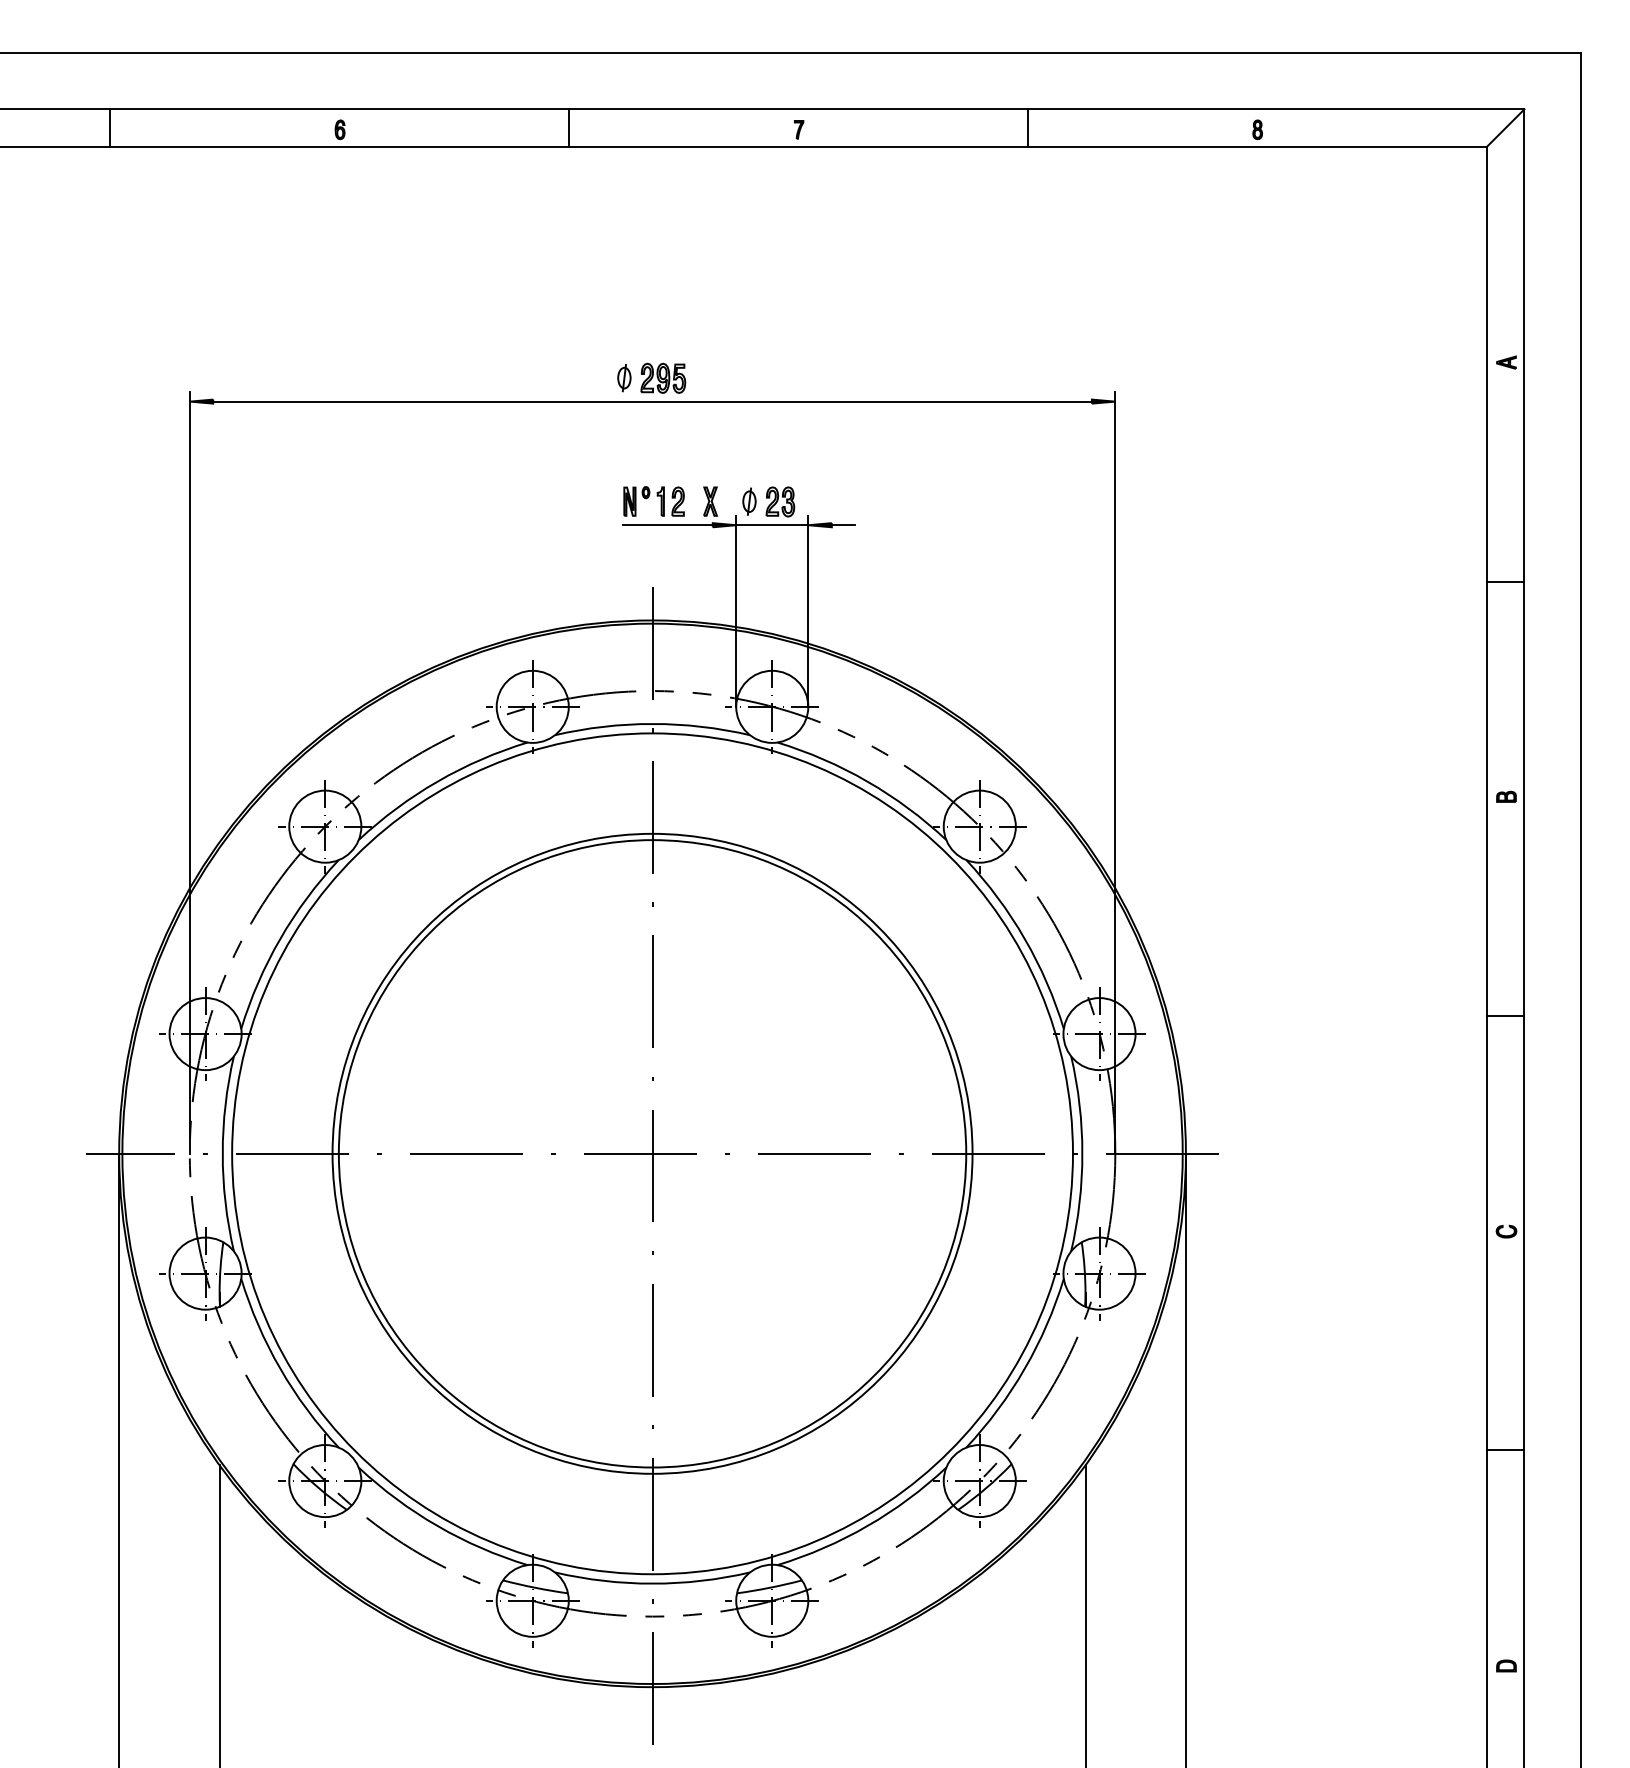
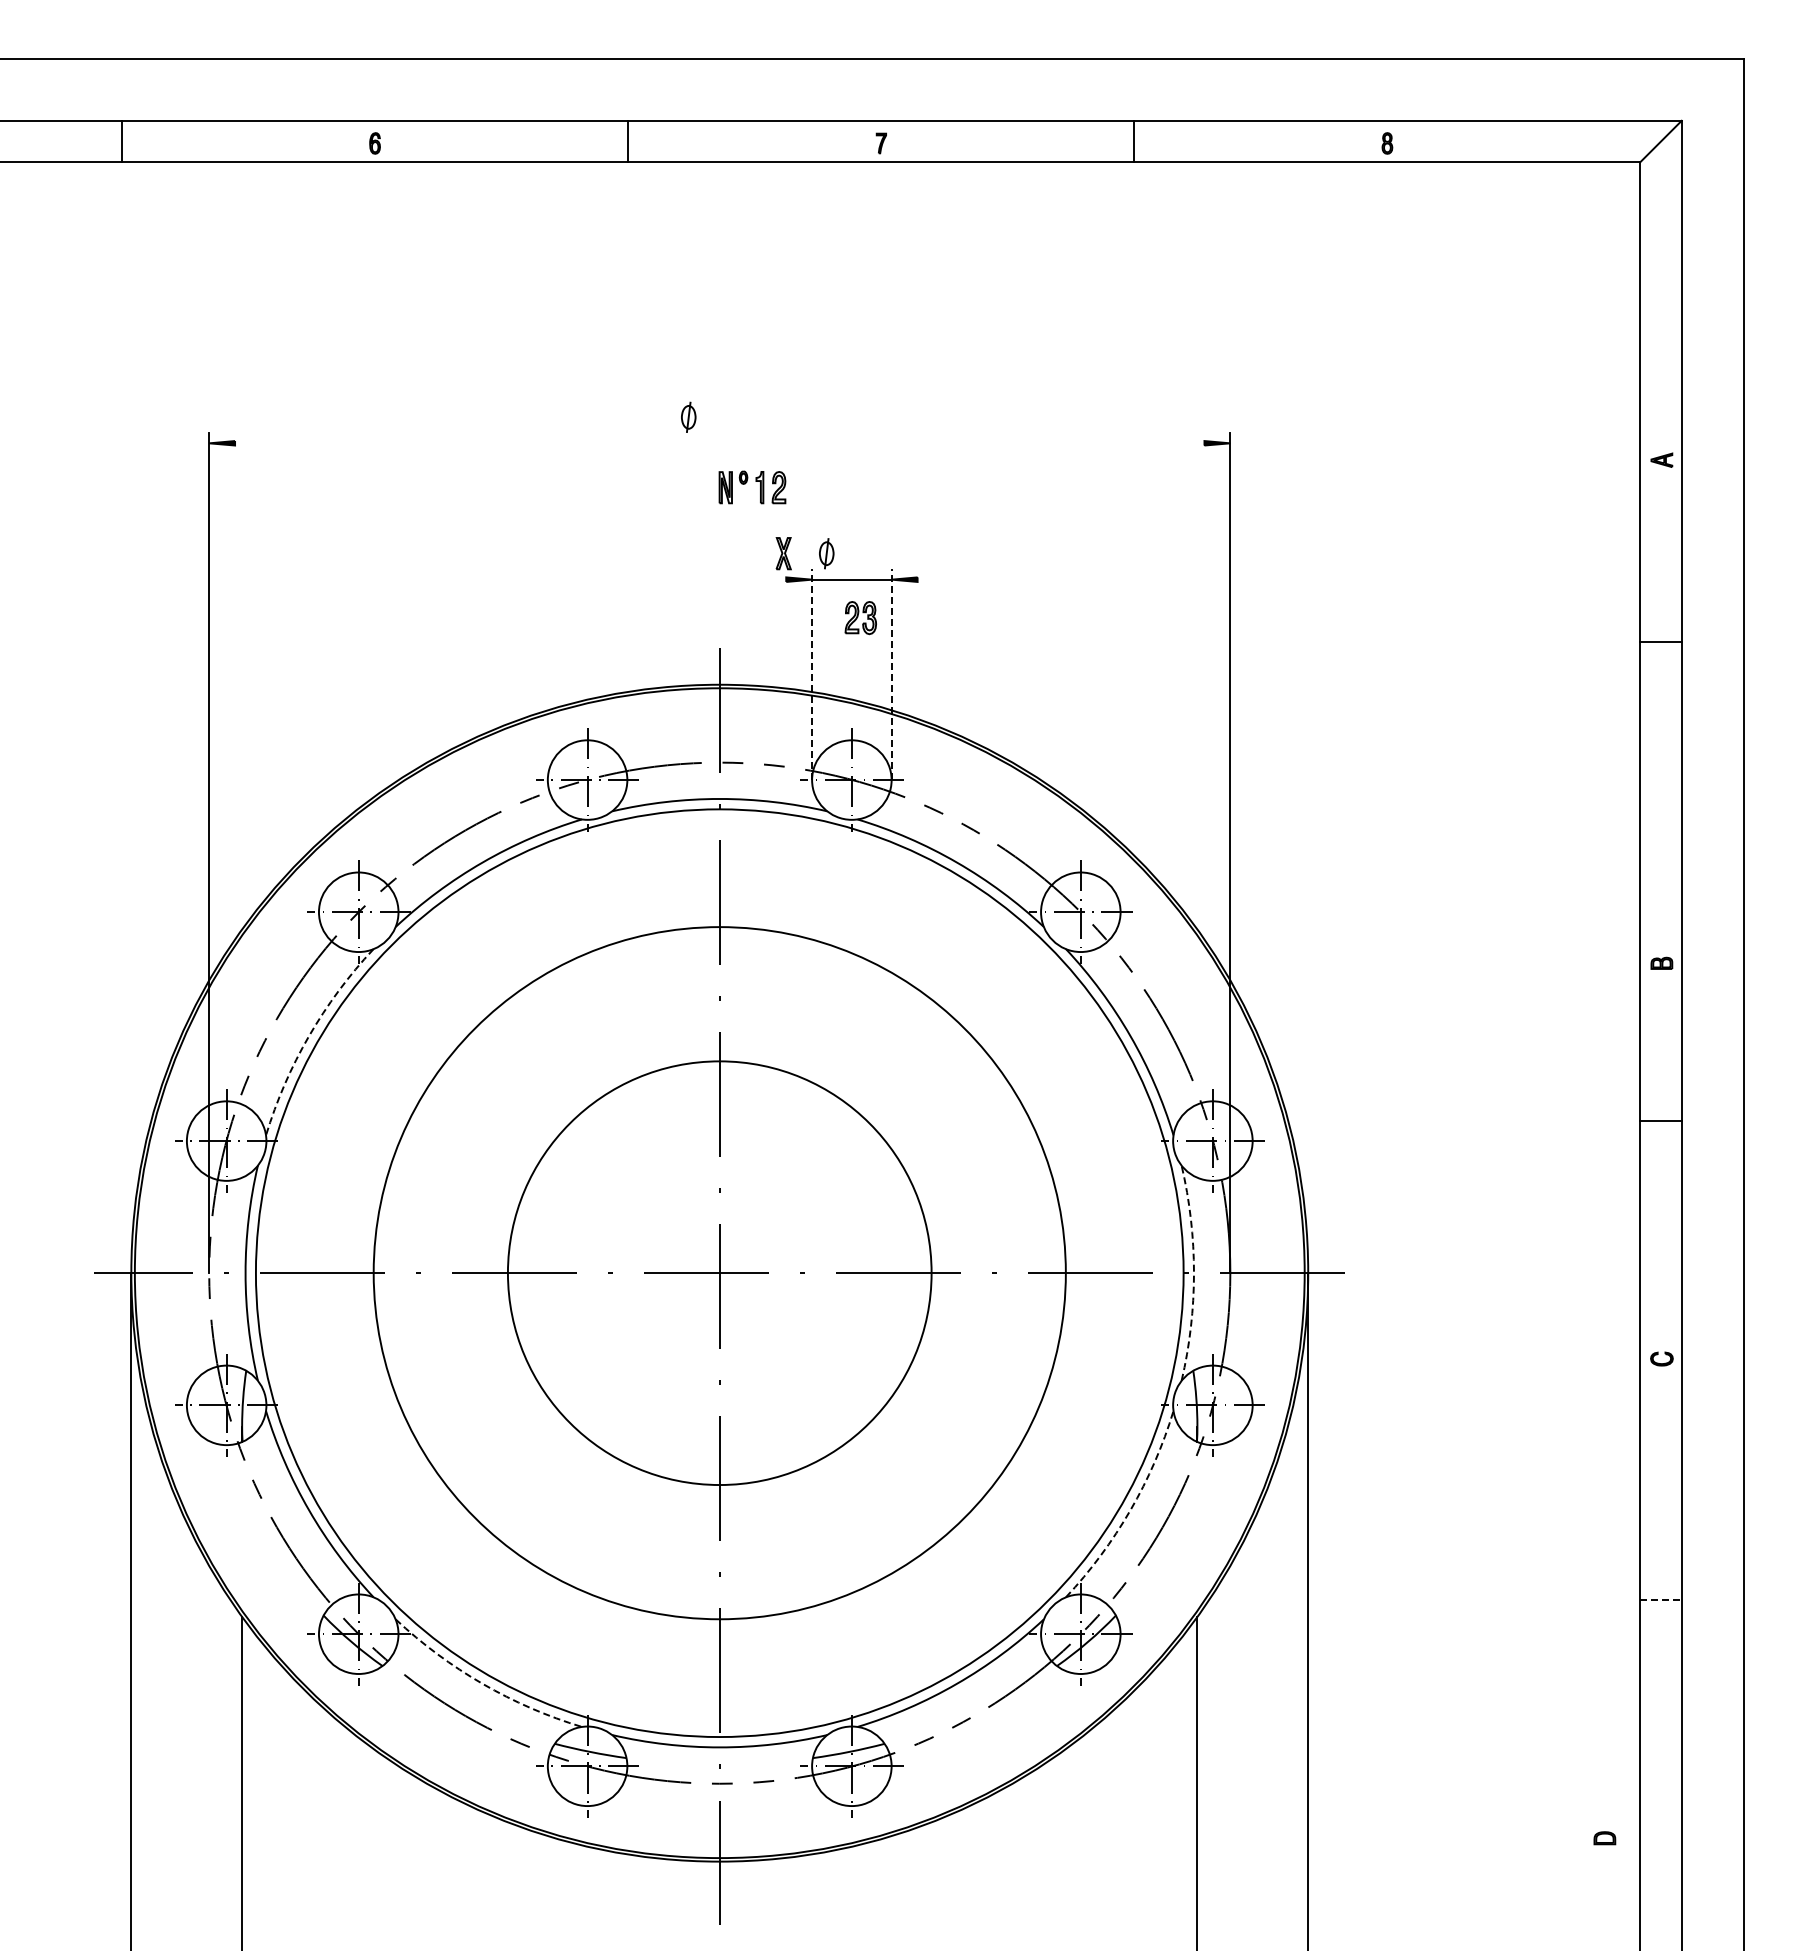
part: (1506, 361) -> (1661, 459), moved
part: (663, 378) -> (731, 417), removed
line: (652, 401) -> (719, 443), removed
part: (656, 496) -> (755, 481), moved
part: (780, 502) -> (860, 618), moved
line: (667, 525) -> (736, 579), removed
line: (843, 525) -> (930, 579), removed
line: (736, 611) -> (812, 674), solid -> dashed
line: (808, 611) -> (891, 674), solid -> dashed
part: (1506, 796) -> (1661, 962), moved
arc: (280, 939) -> (309, 1036), solid -> dashed
circle: (652, 1154) -> (719, 1273), size x0.6
arc: (1082, 1154) -> (1194, 1273), solid -> dashed
arc: (1024, 1368) -> (1130, 1510), solid -> dashed
line: (1505, 1450) -> (1660, 1600), solid -> dashed
arc: (437, 1525) -> (482, 1683), solid -> dashed
part: (1506, 1666) -> (1604, 1838), moved

